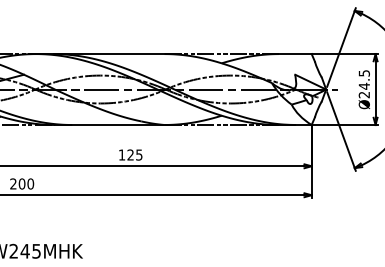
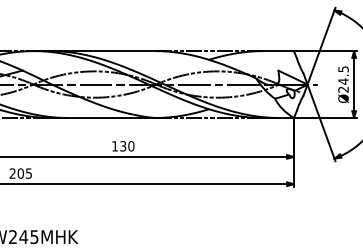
text: (135, 155) -> (127, 146), 125 -> 130
text: (30, 183) -> (28, 173), 200 -> 205

